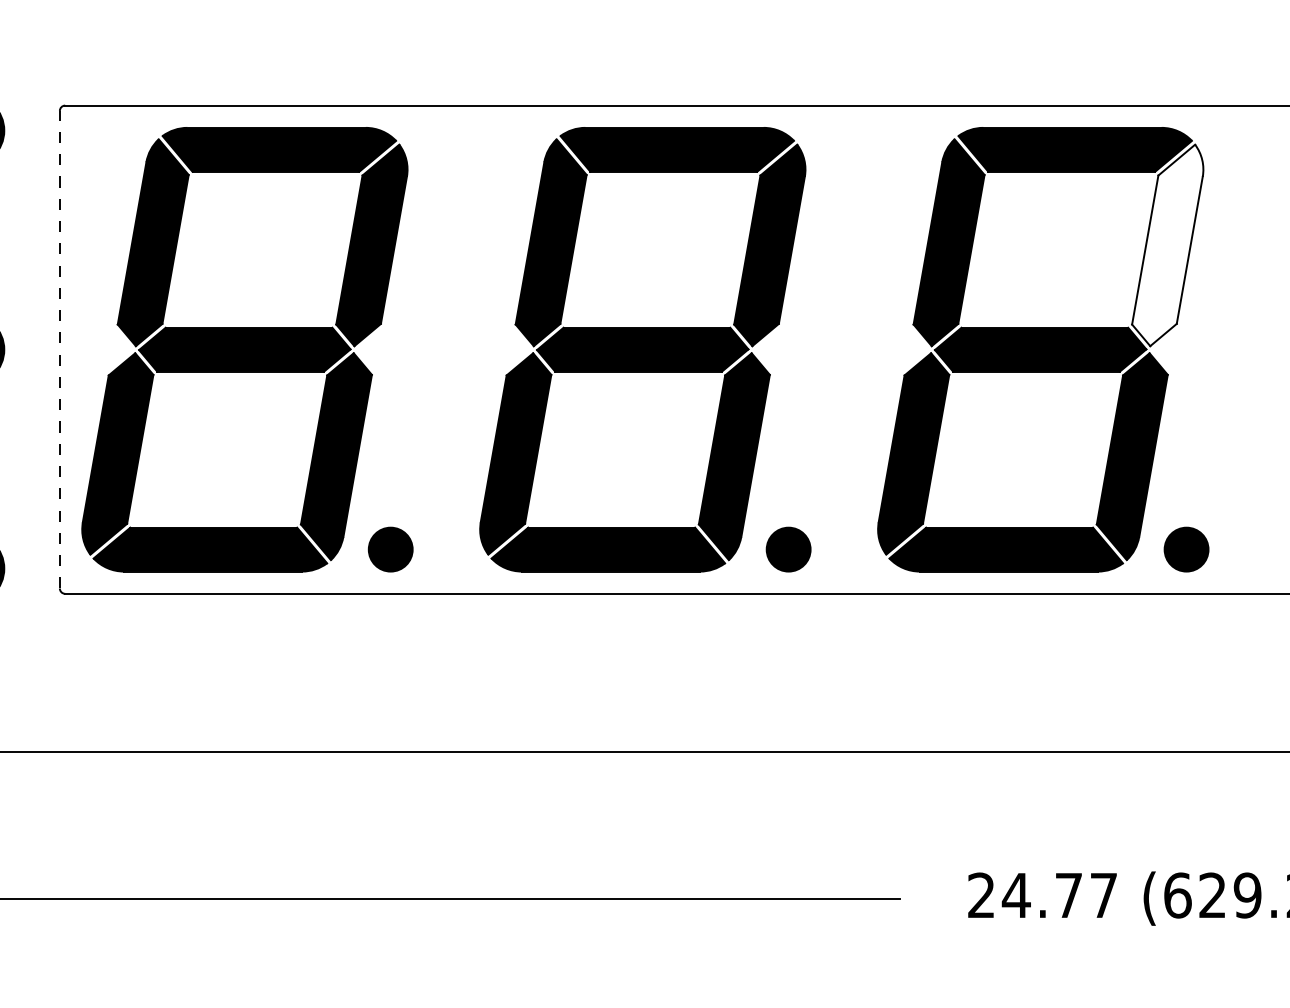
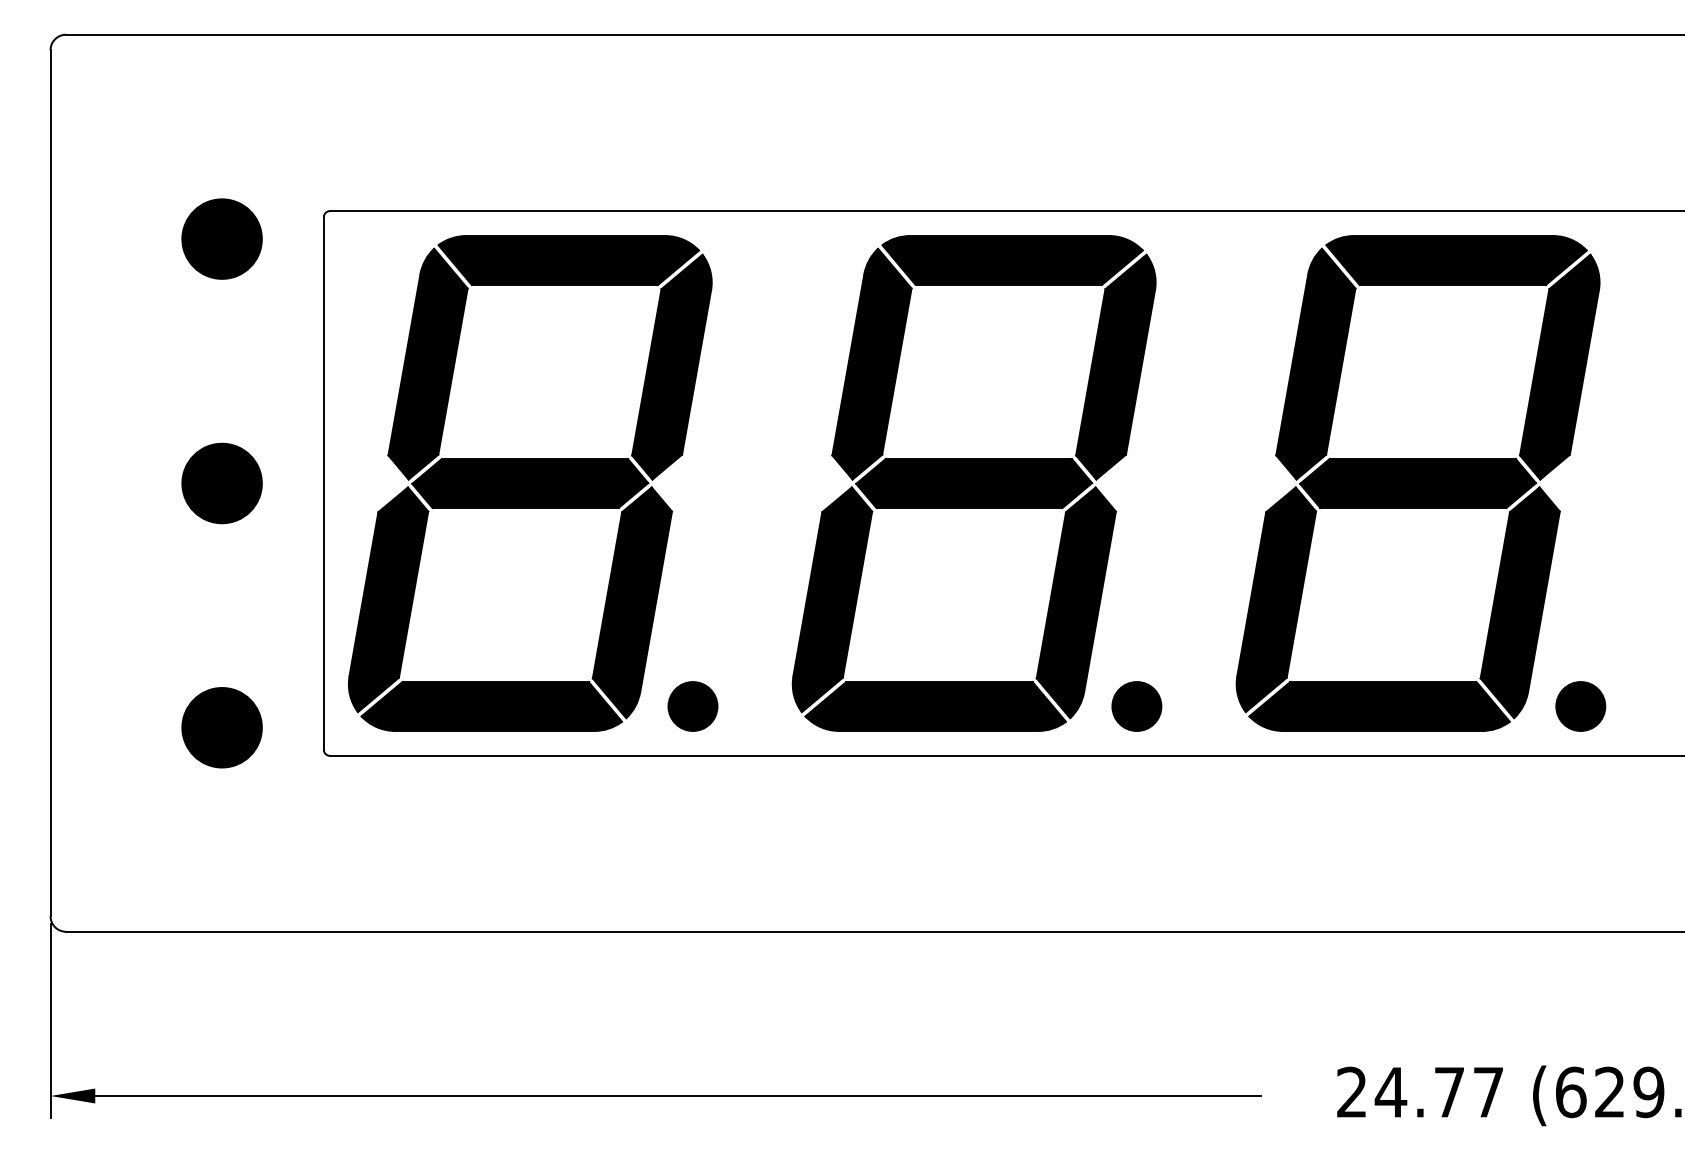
fill: (1167, 244) -> (1559, 366), added
line: (59, 349) -> (323, 483), dashed -> solid

